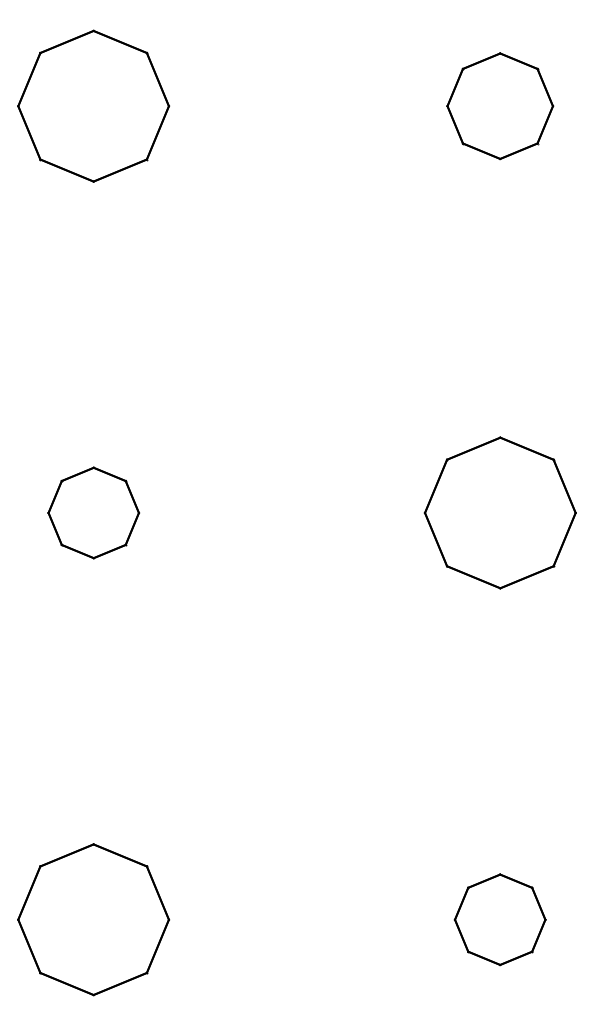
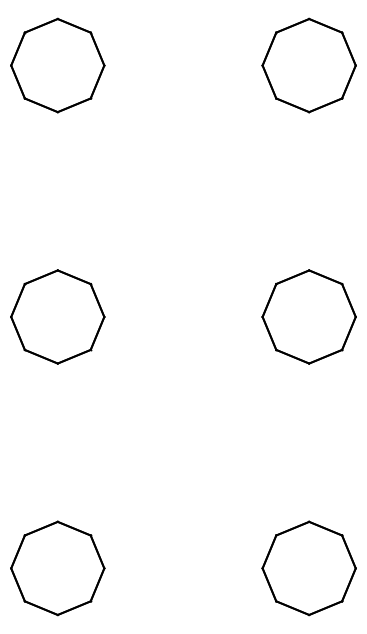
part: (499, 106) -> (308, 65), size x1.43
part: (93, 512) -> (57, 316), size x1.67
part: (499, 919) -> (308, 568), size x1.67

